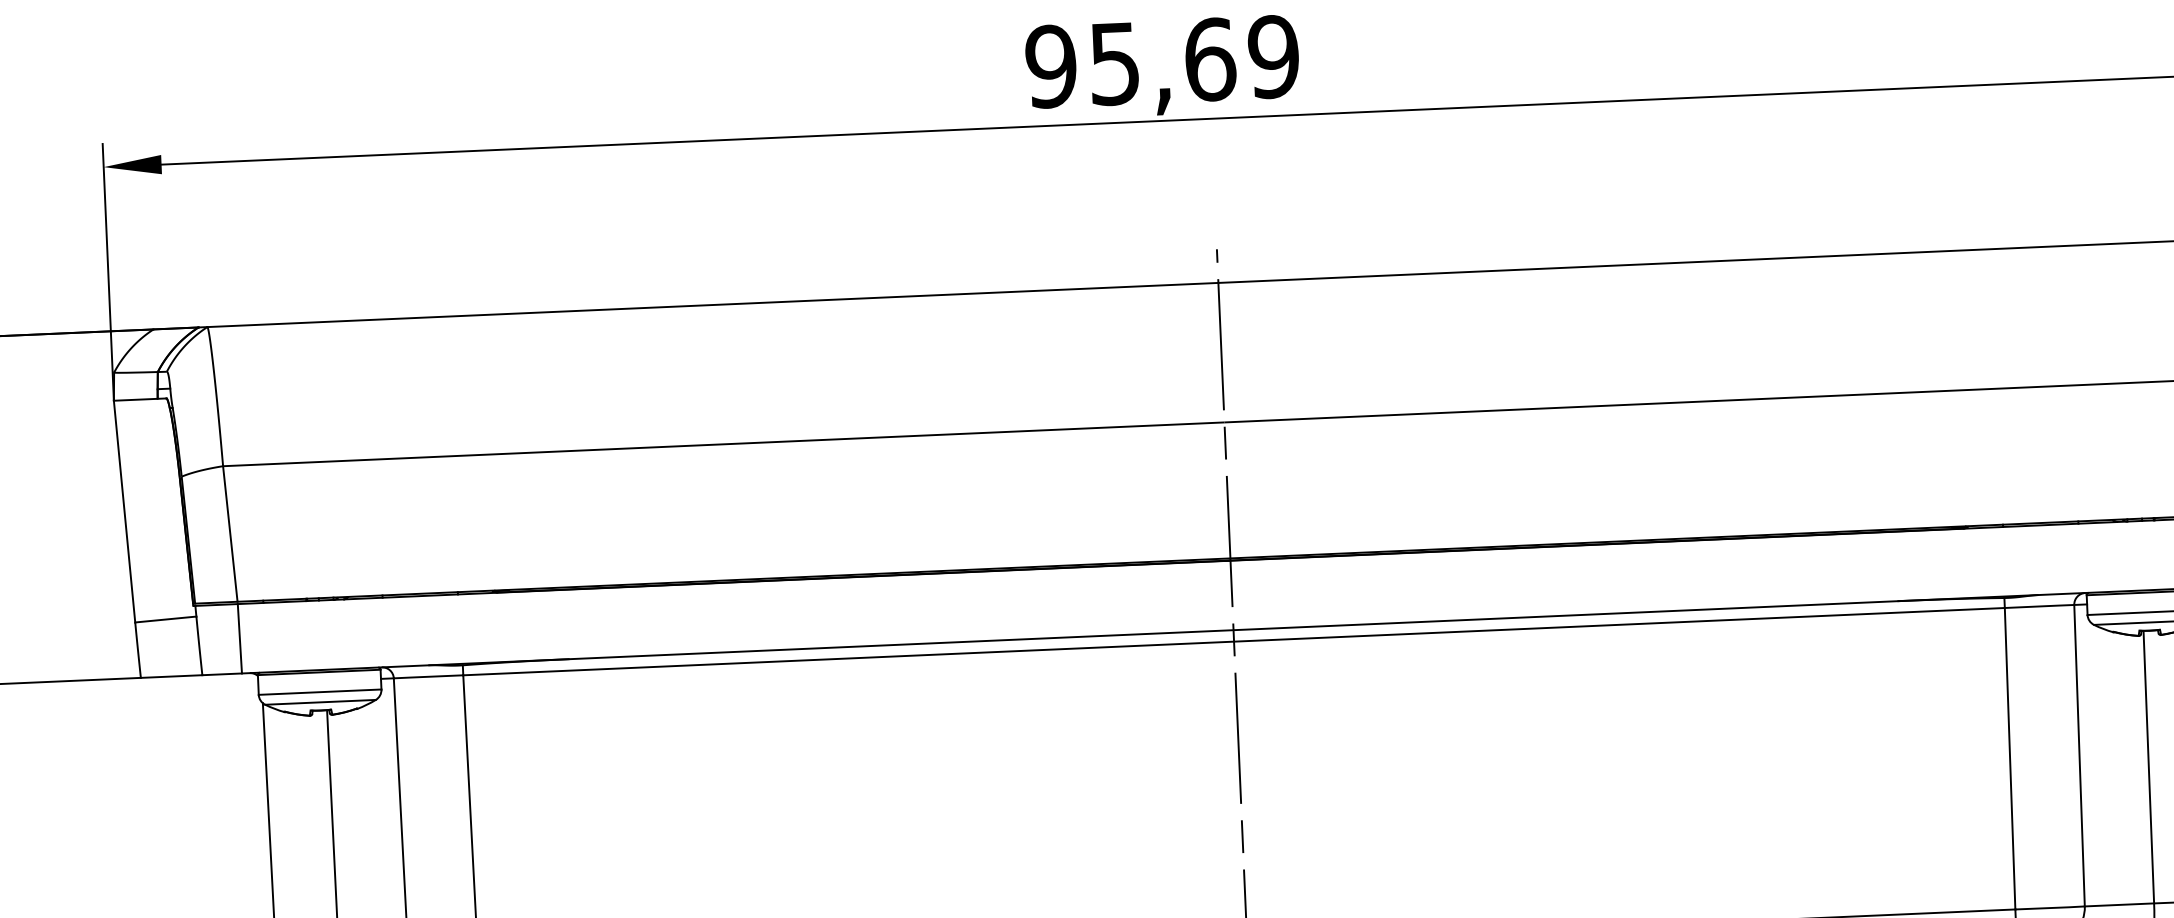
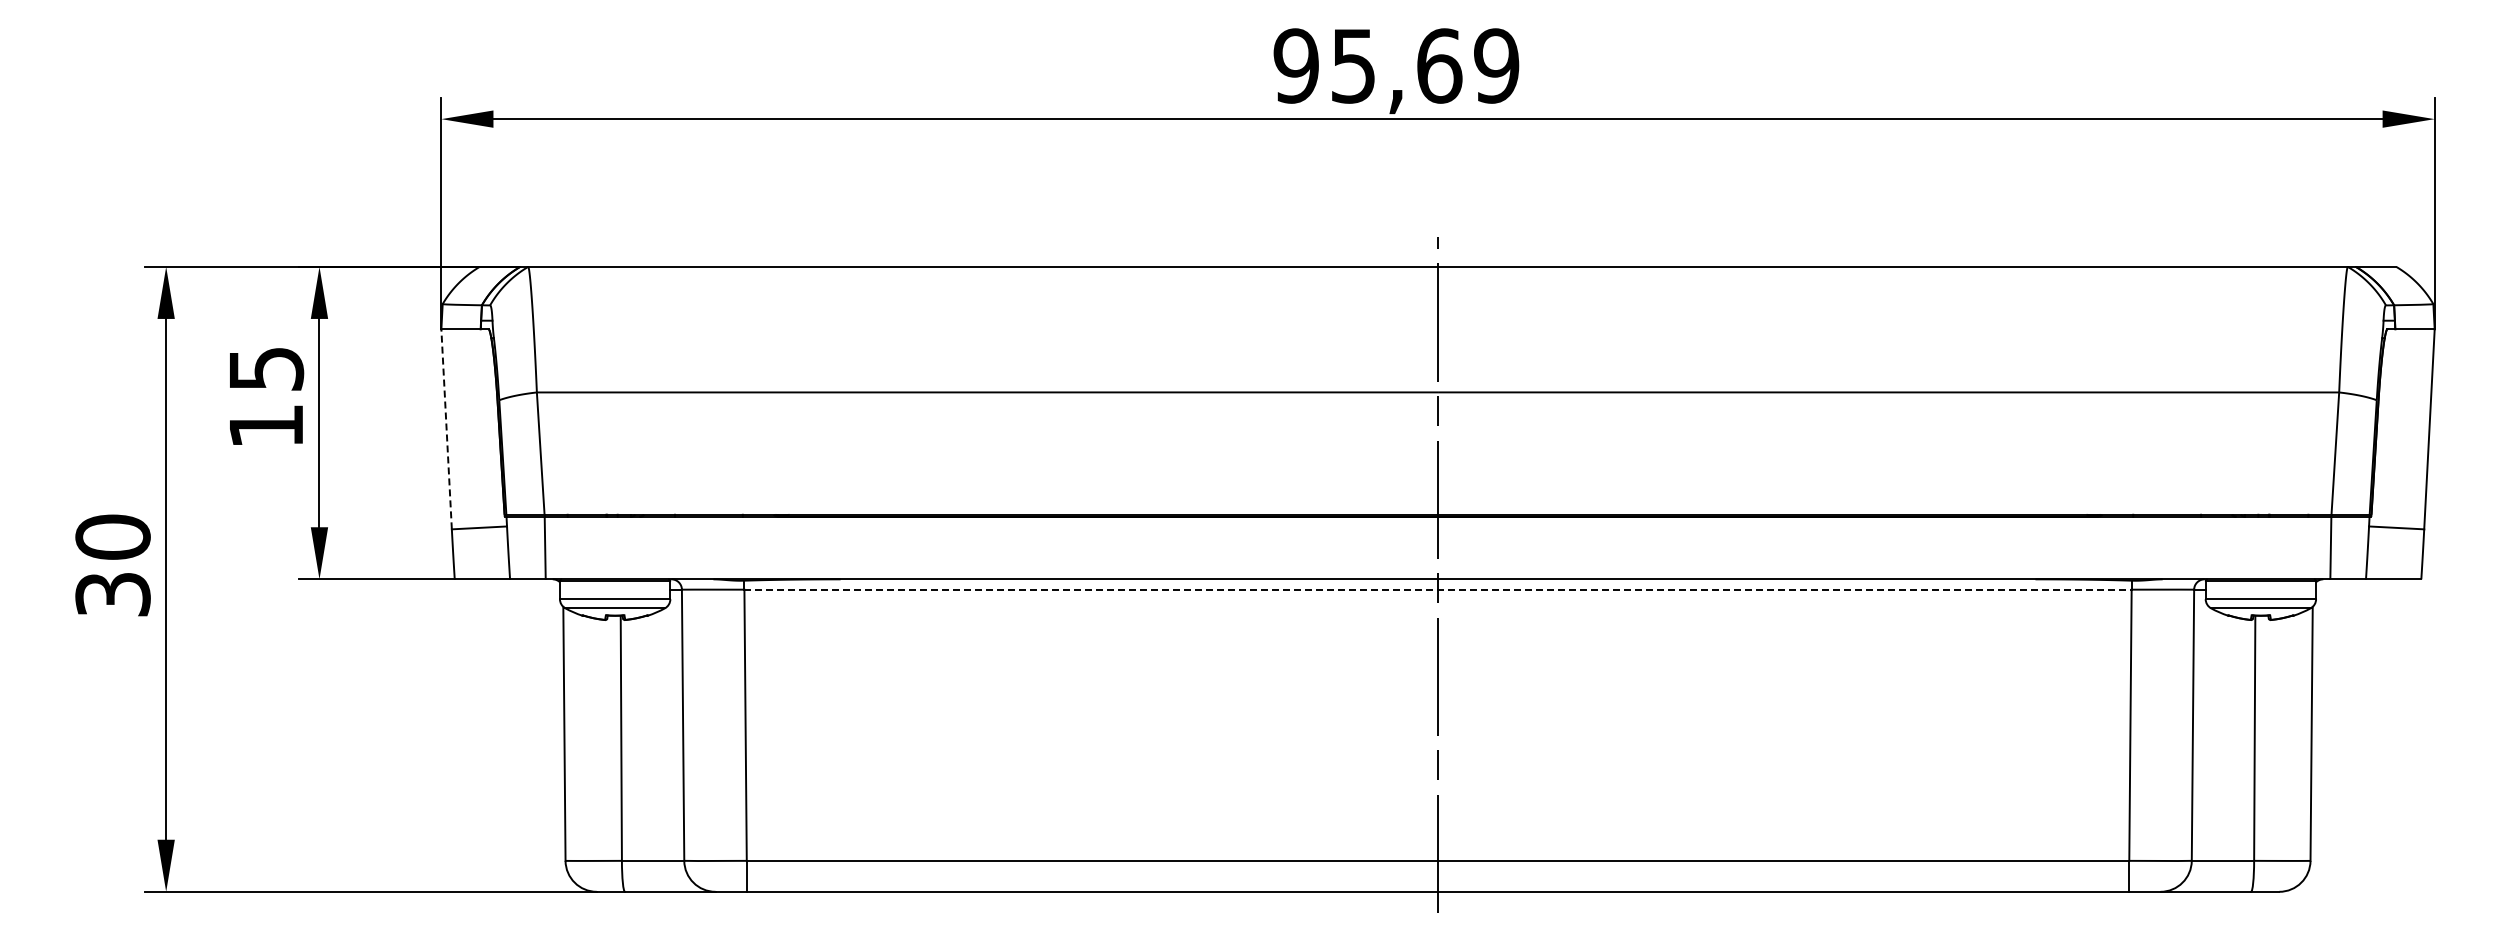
line: (124, 510) -> (446, 428), solid -> dashed
line: (1234, 641) -> (1438, 589), solid -> dashed

